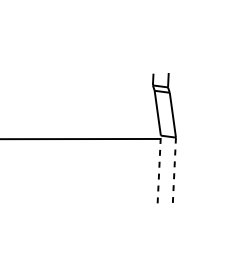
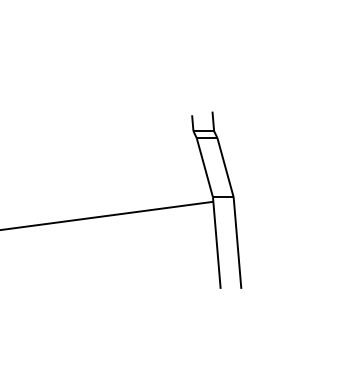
line: (158, 169) -> (216, 243), dashed -> solid
line: (174, 171) -> (237, 243), dashed -> solid

